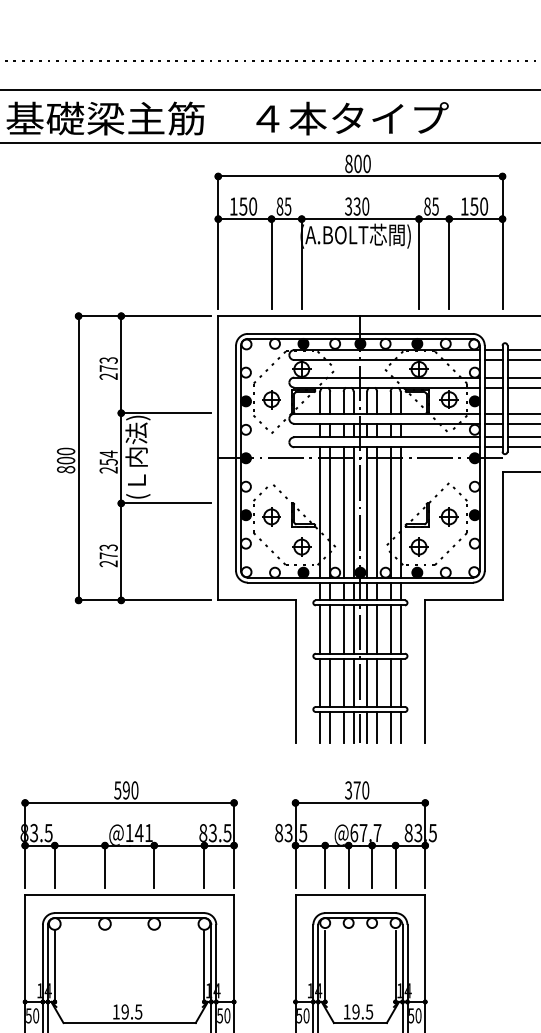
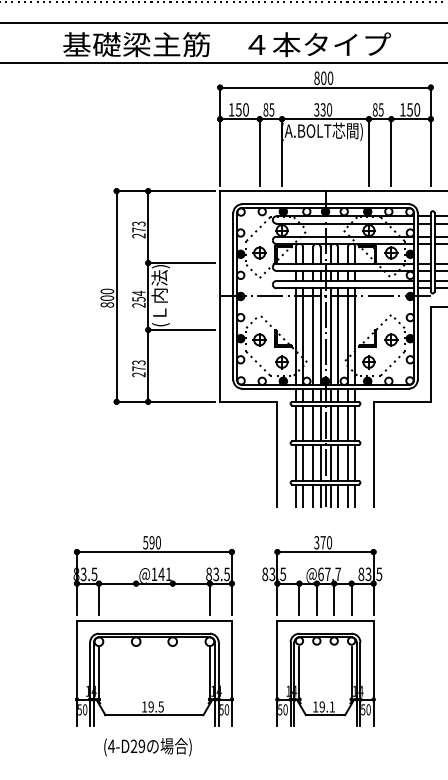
line: (105, 867) -> (136, 599), removed
line: (153, 867) -> (172, 599), removed
text: (368, 1011) -> (331, 706), 19.5 -> 19.1

